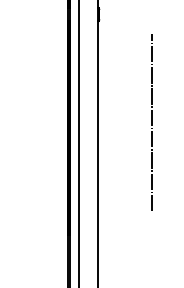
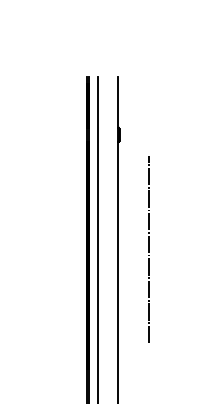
line: (152, 122) -> (148, 249), moved

